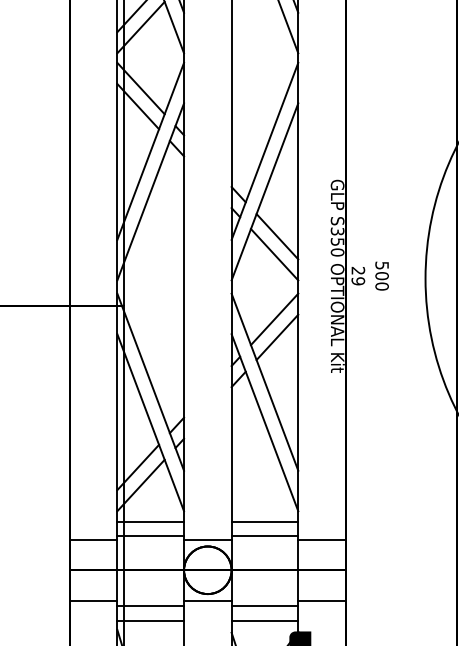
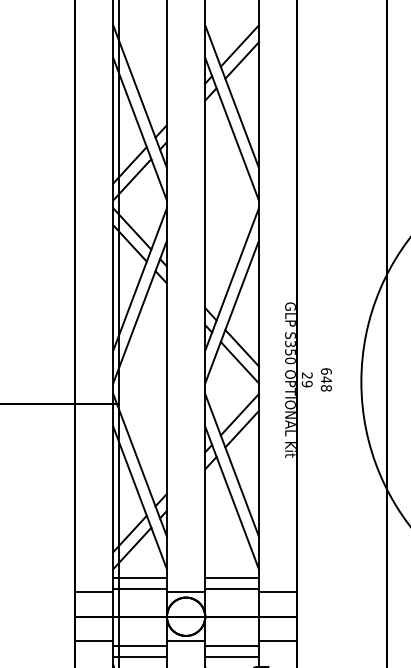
text: (382, 275) -> (326, 379), 500 -> 648

